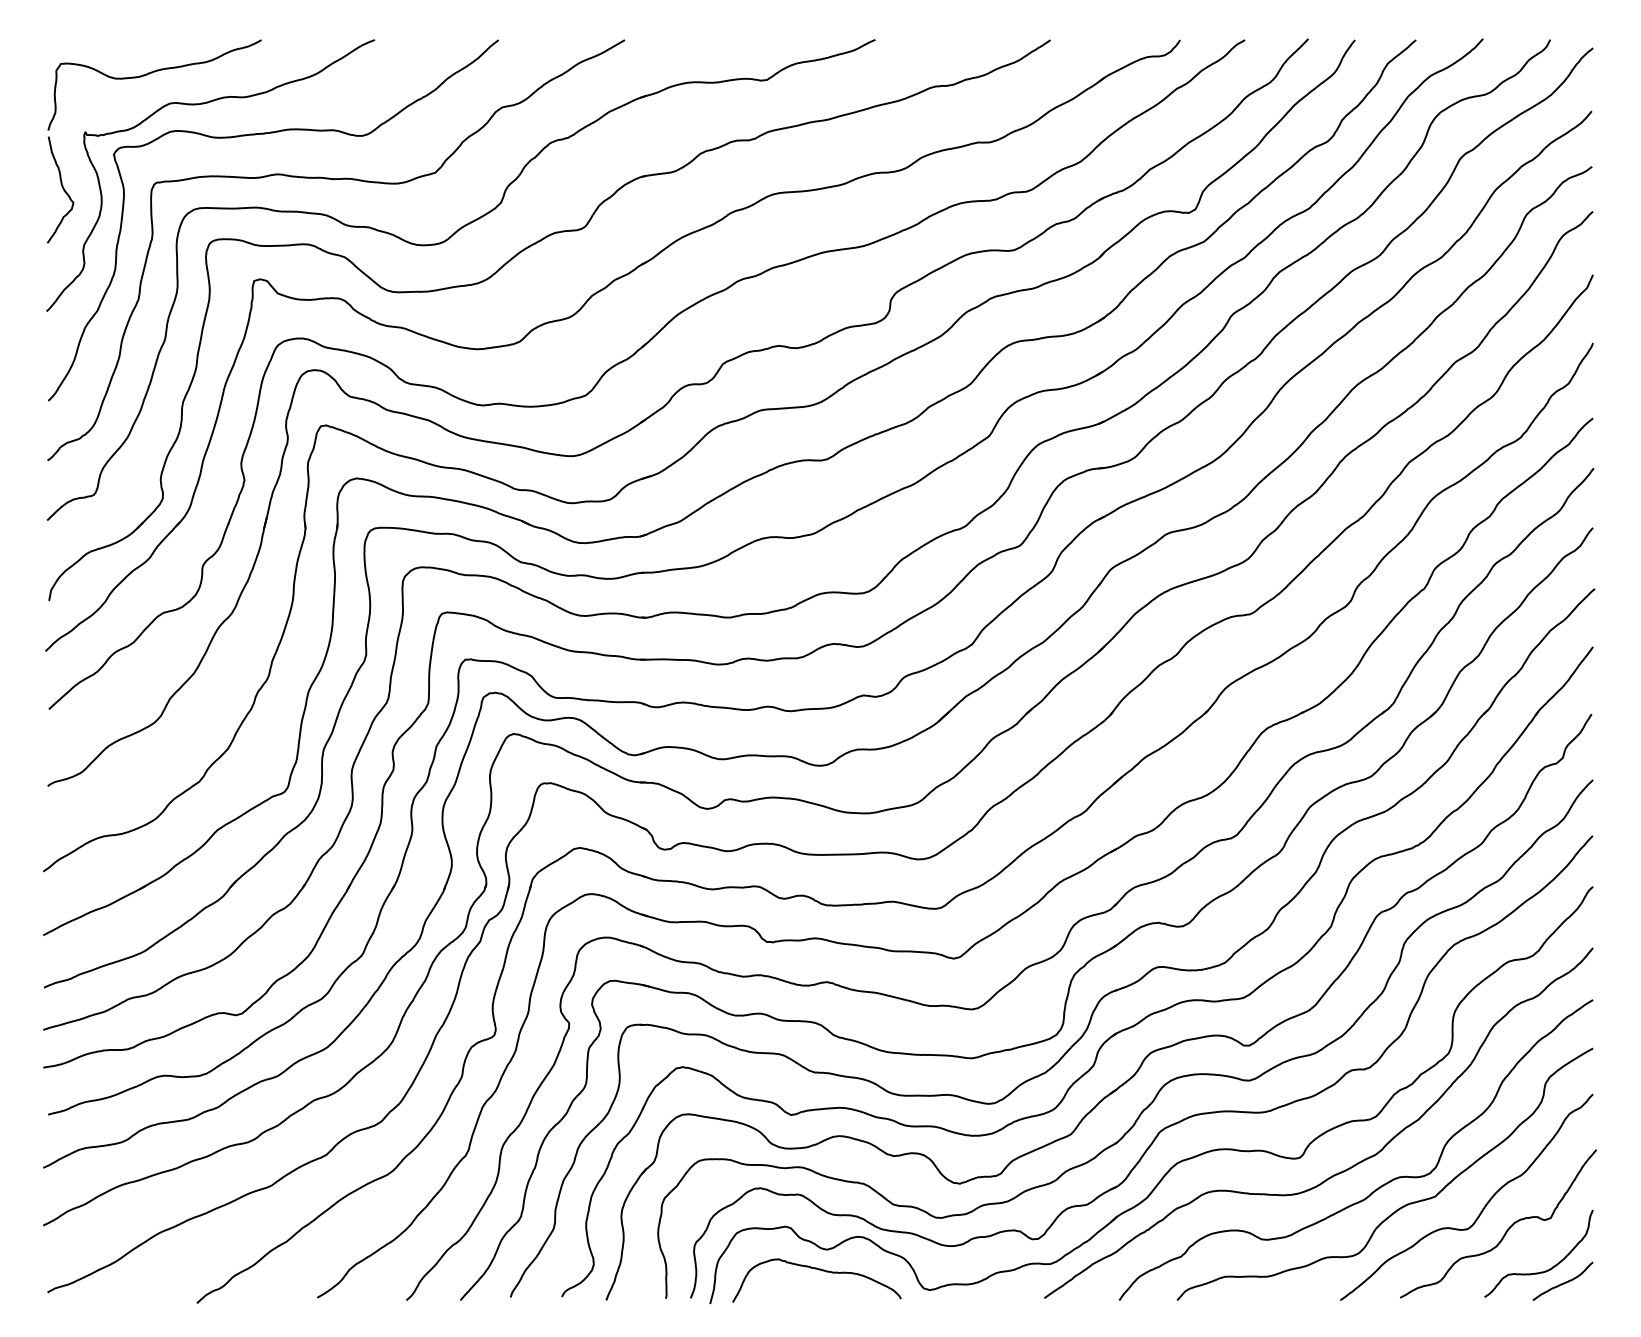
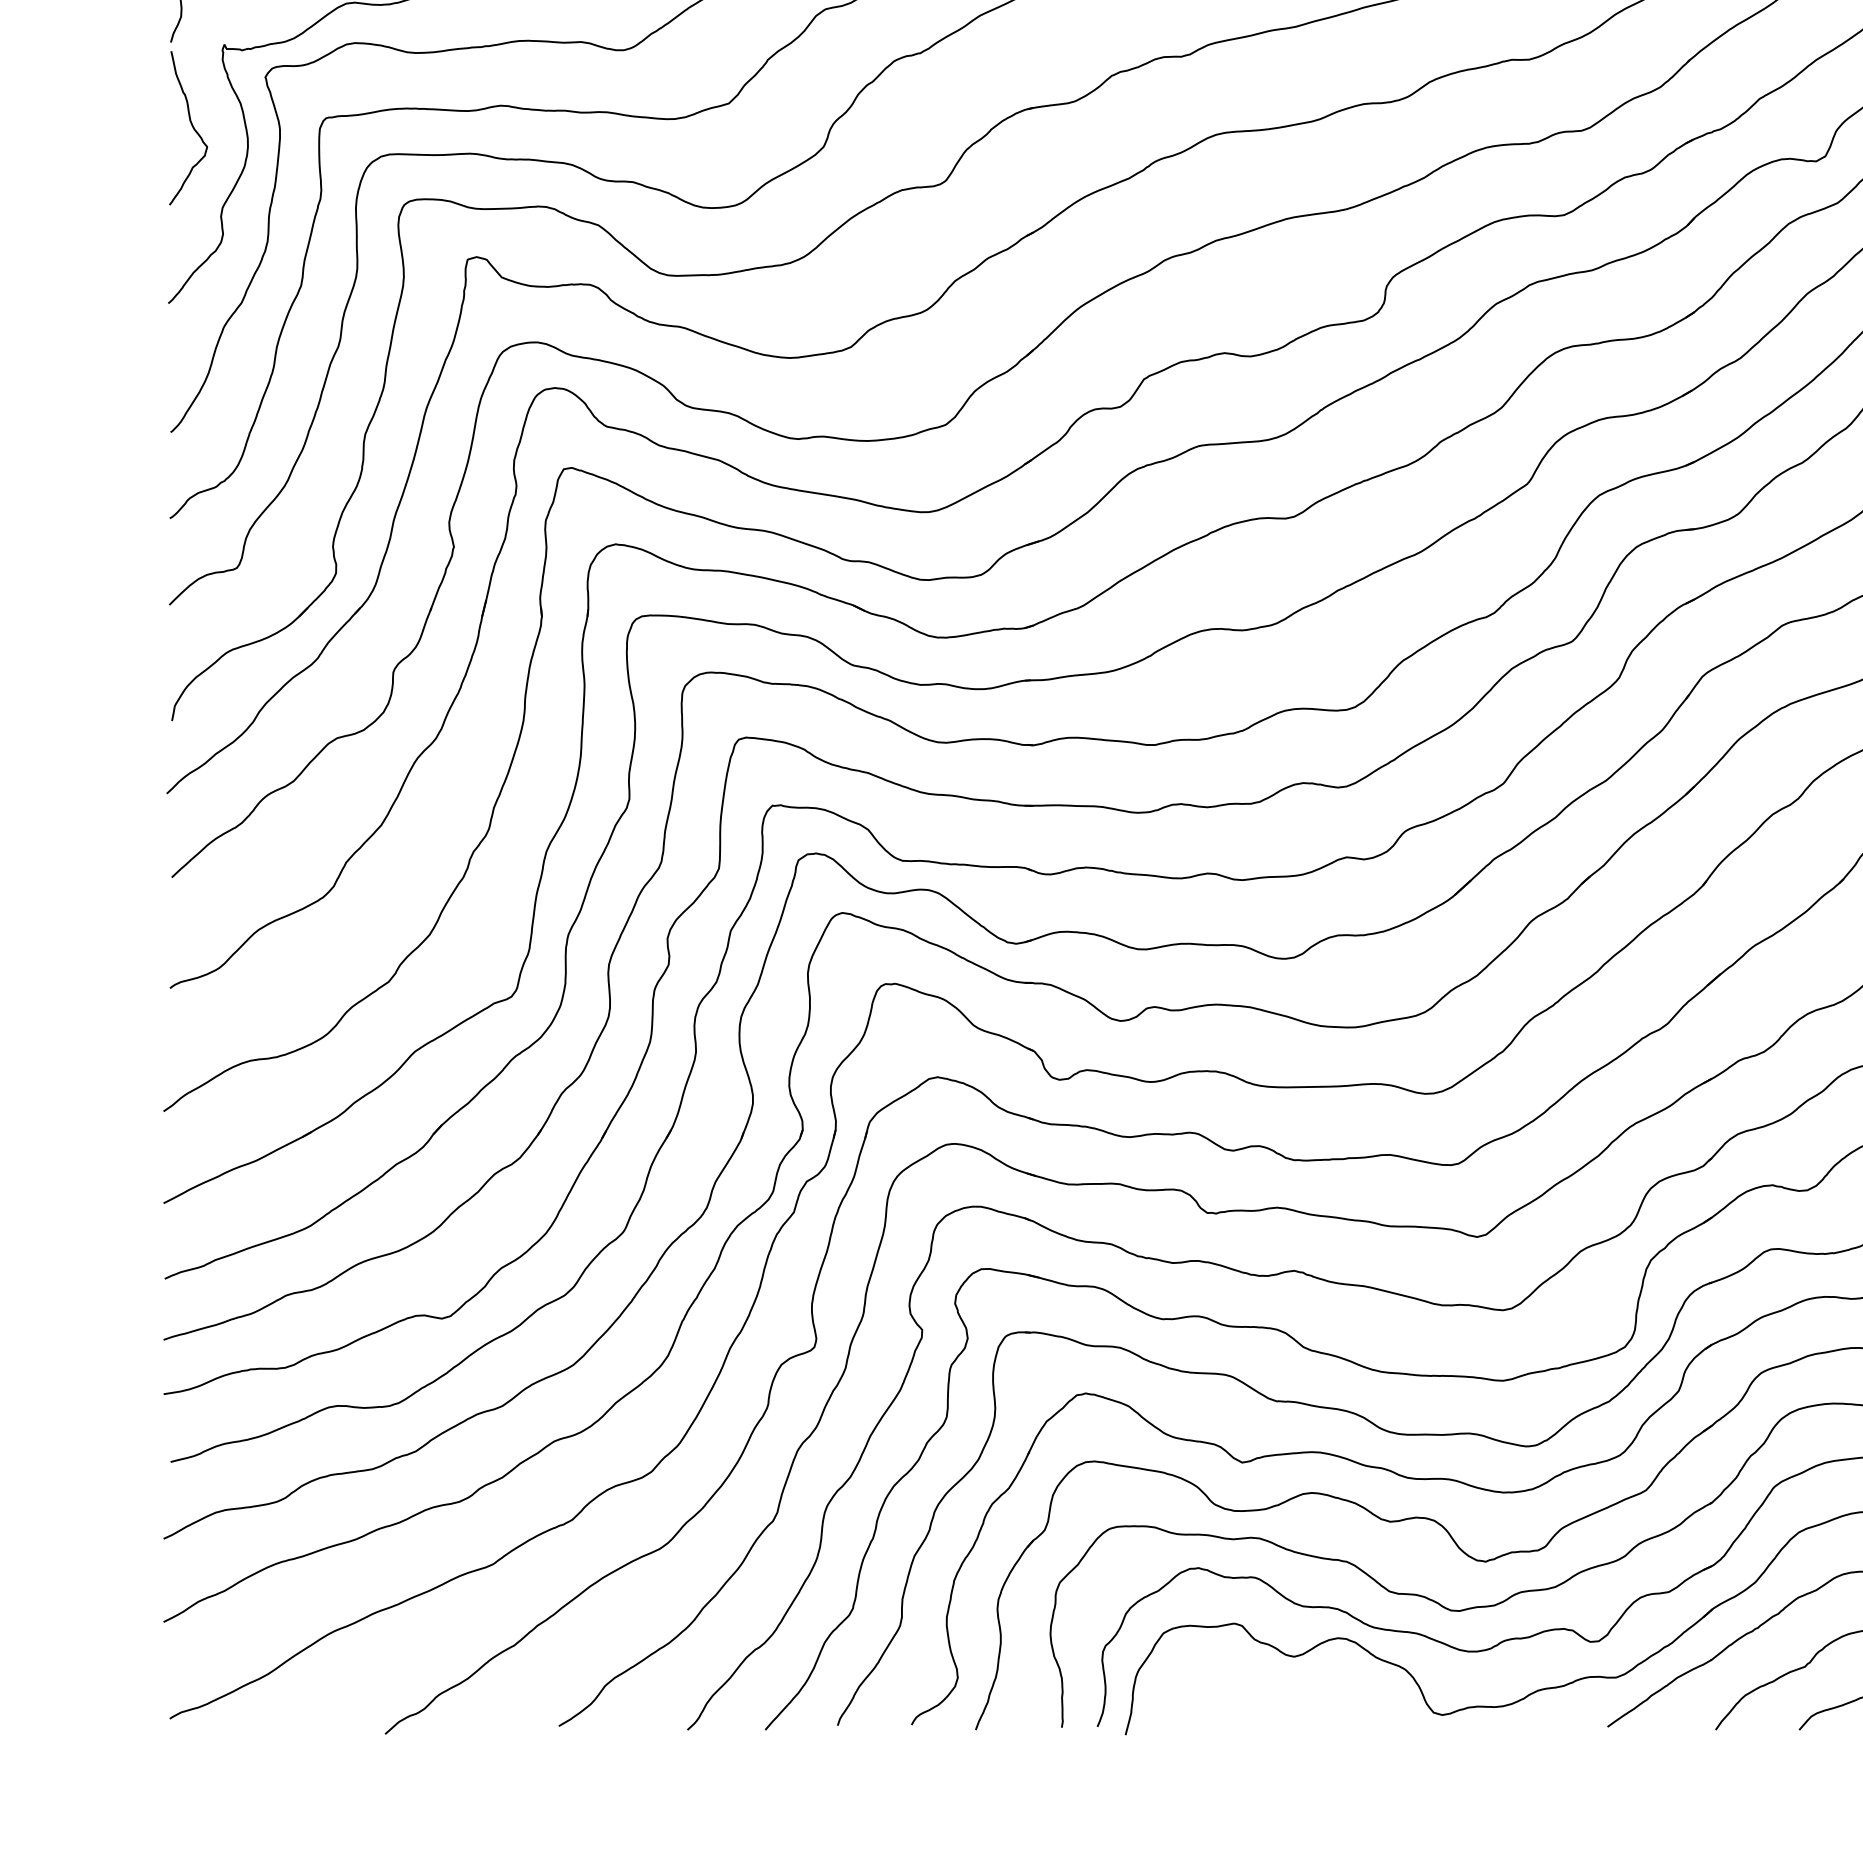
curve: (818, 1270) -> (1281, 1686), removed

